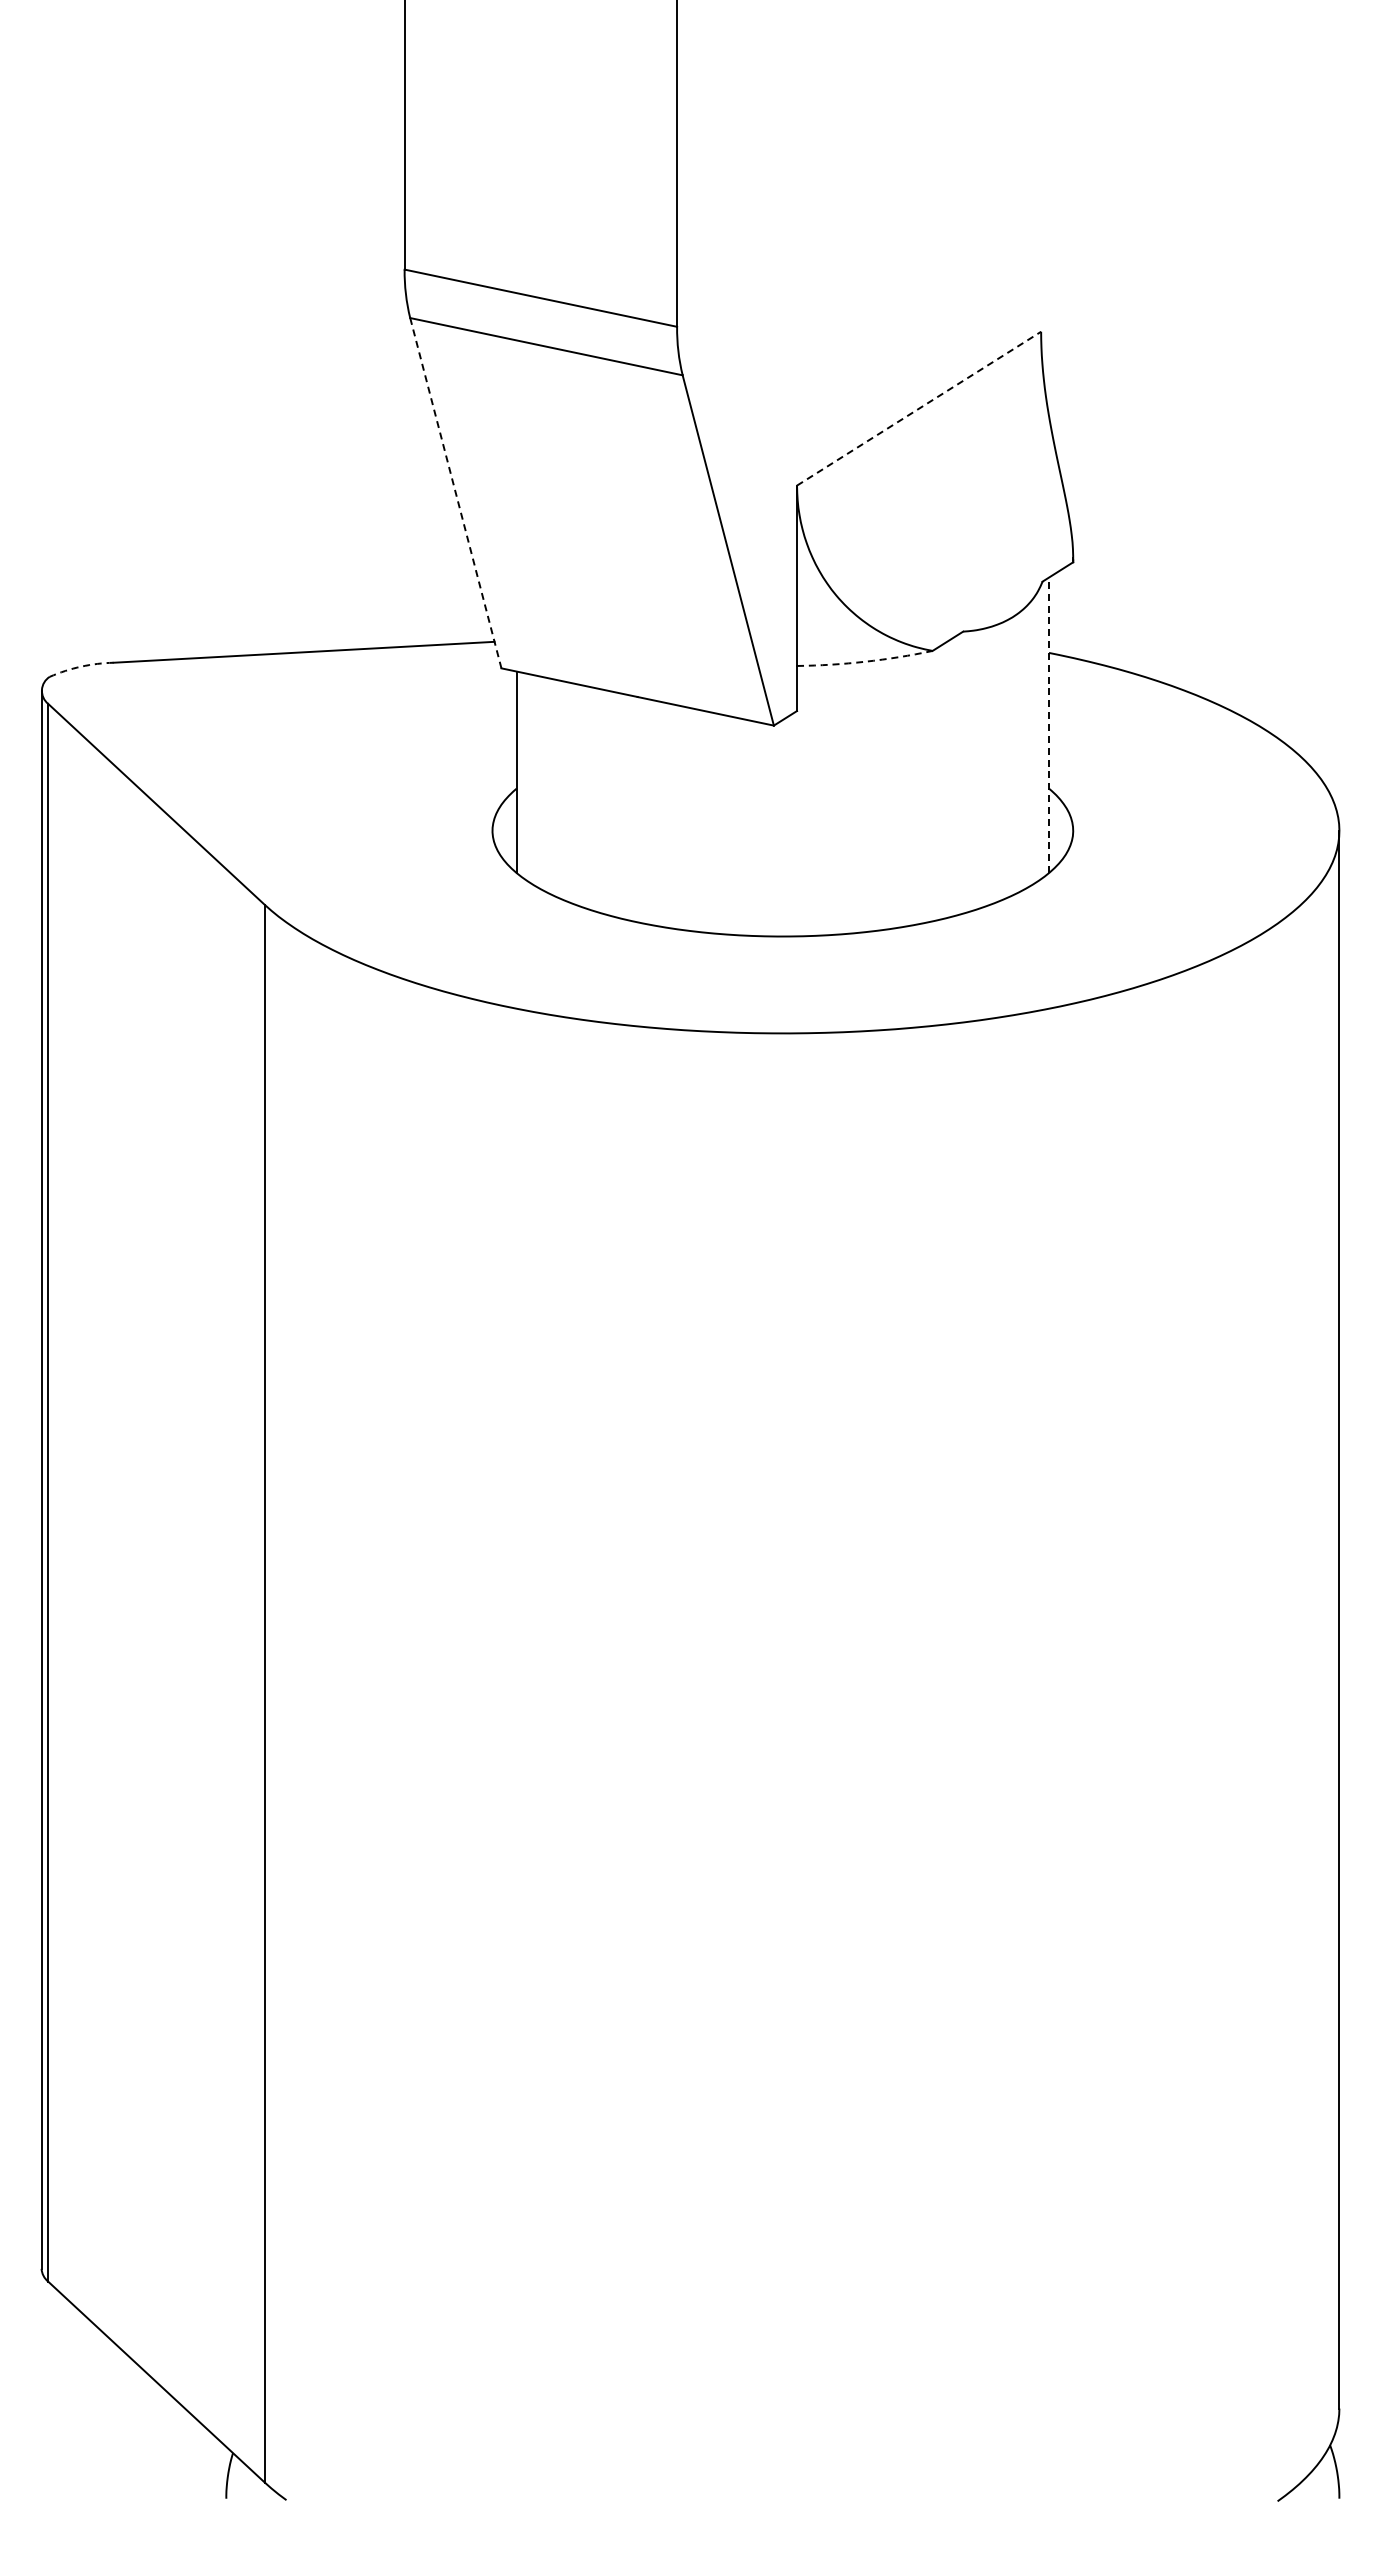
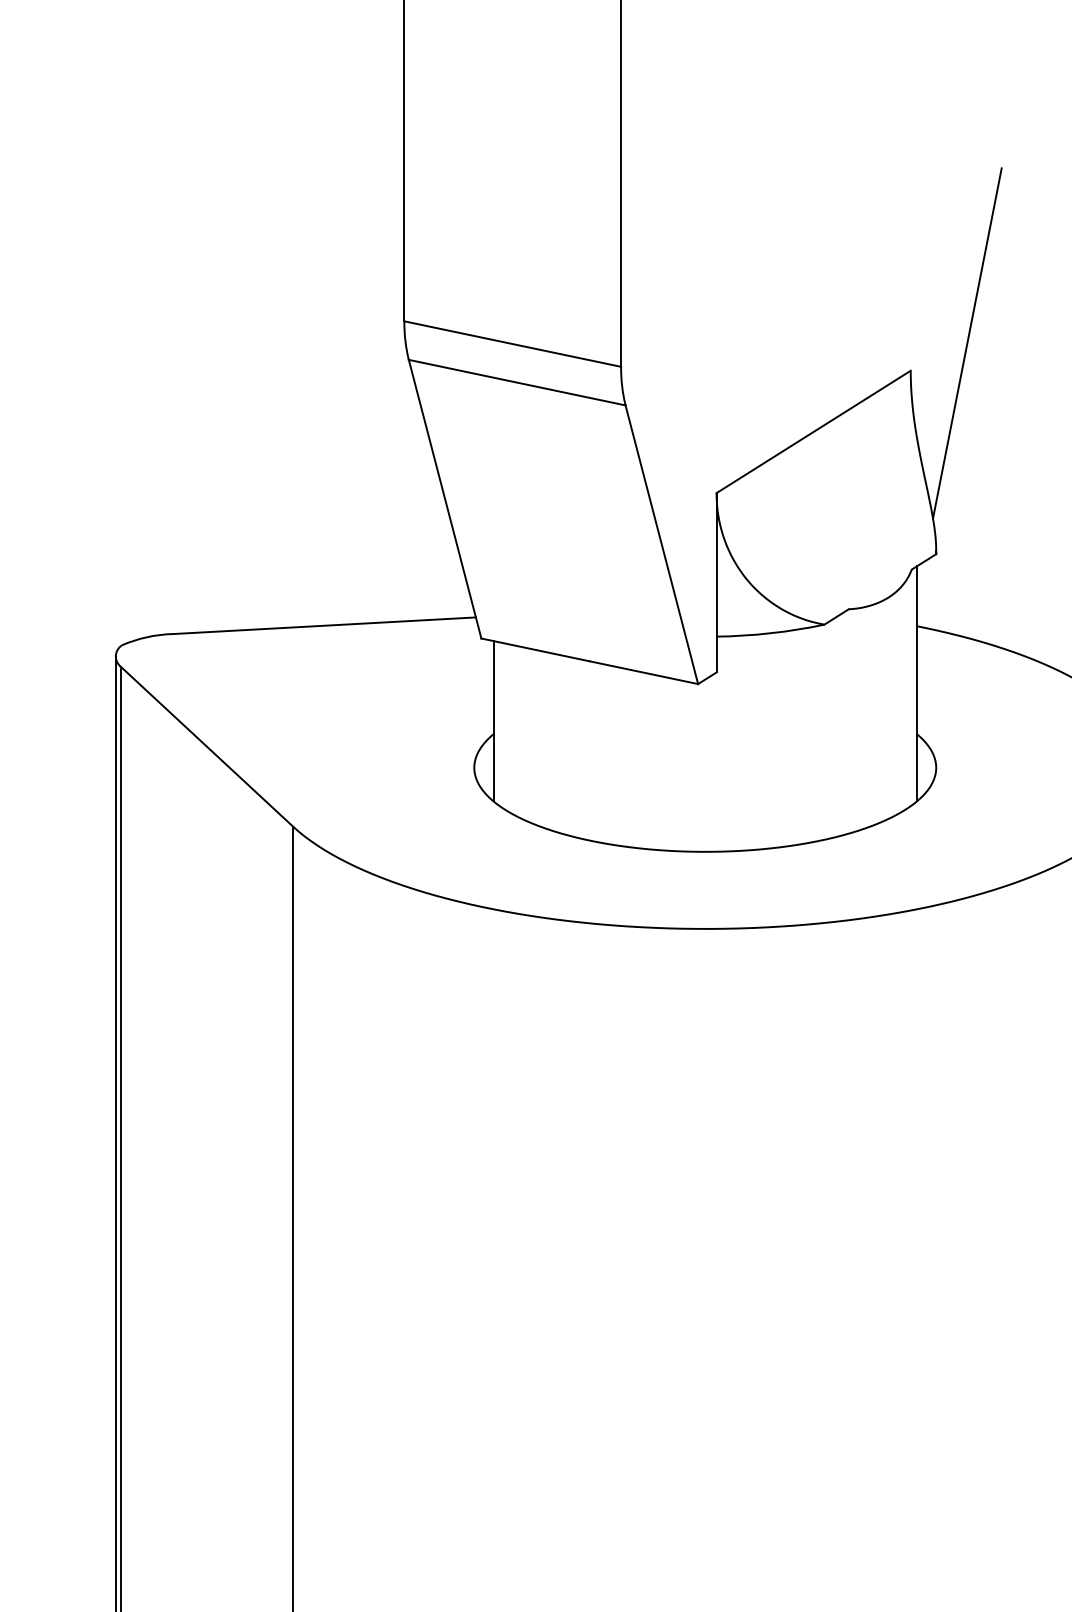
line: (1112, 297) -> (967, 343), added
line: (919, 408) -> (813, 431), dashed -> solid
line: (455, 493) -> (444, 499), dashed -> solid
arc: (865, 661) -> (770, 633), dashed -> solid
arc: (81, 666) -> (147, 637), dashed -> solid
line: (1049, 725) -> (917, 683), dashed -> solid

